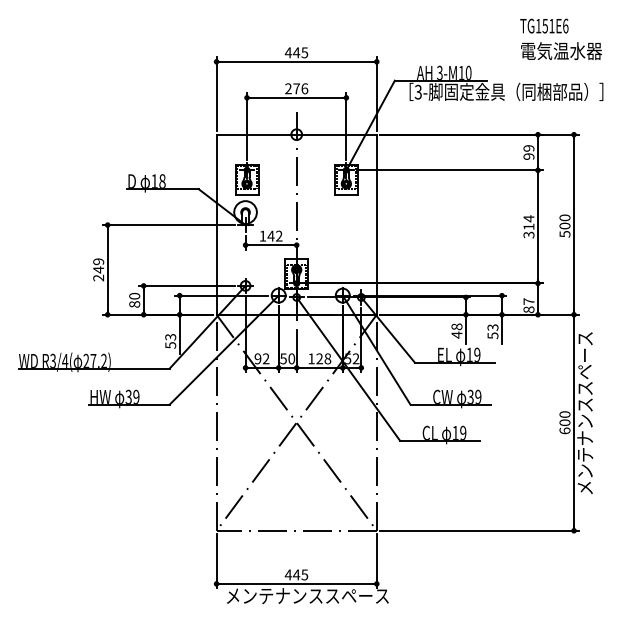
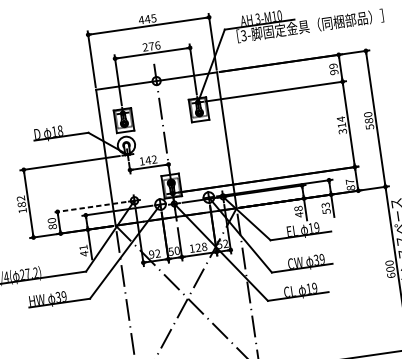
text: (565, 225) -> (369, 120), 500 -> 580
text: (98, 269) -> (21, 204), 249 -> 182
line: (186, 285) -> (89, 206), solid -> dashed
text: (170, 341) -> (83, 250), 53 -> 41

